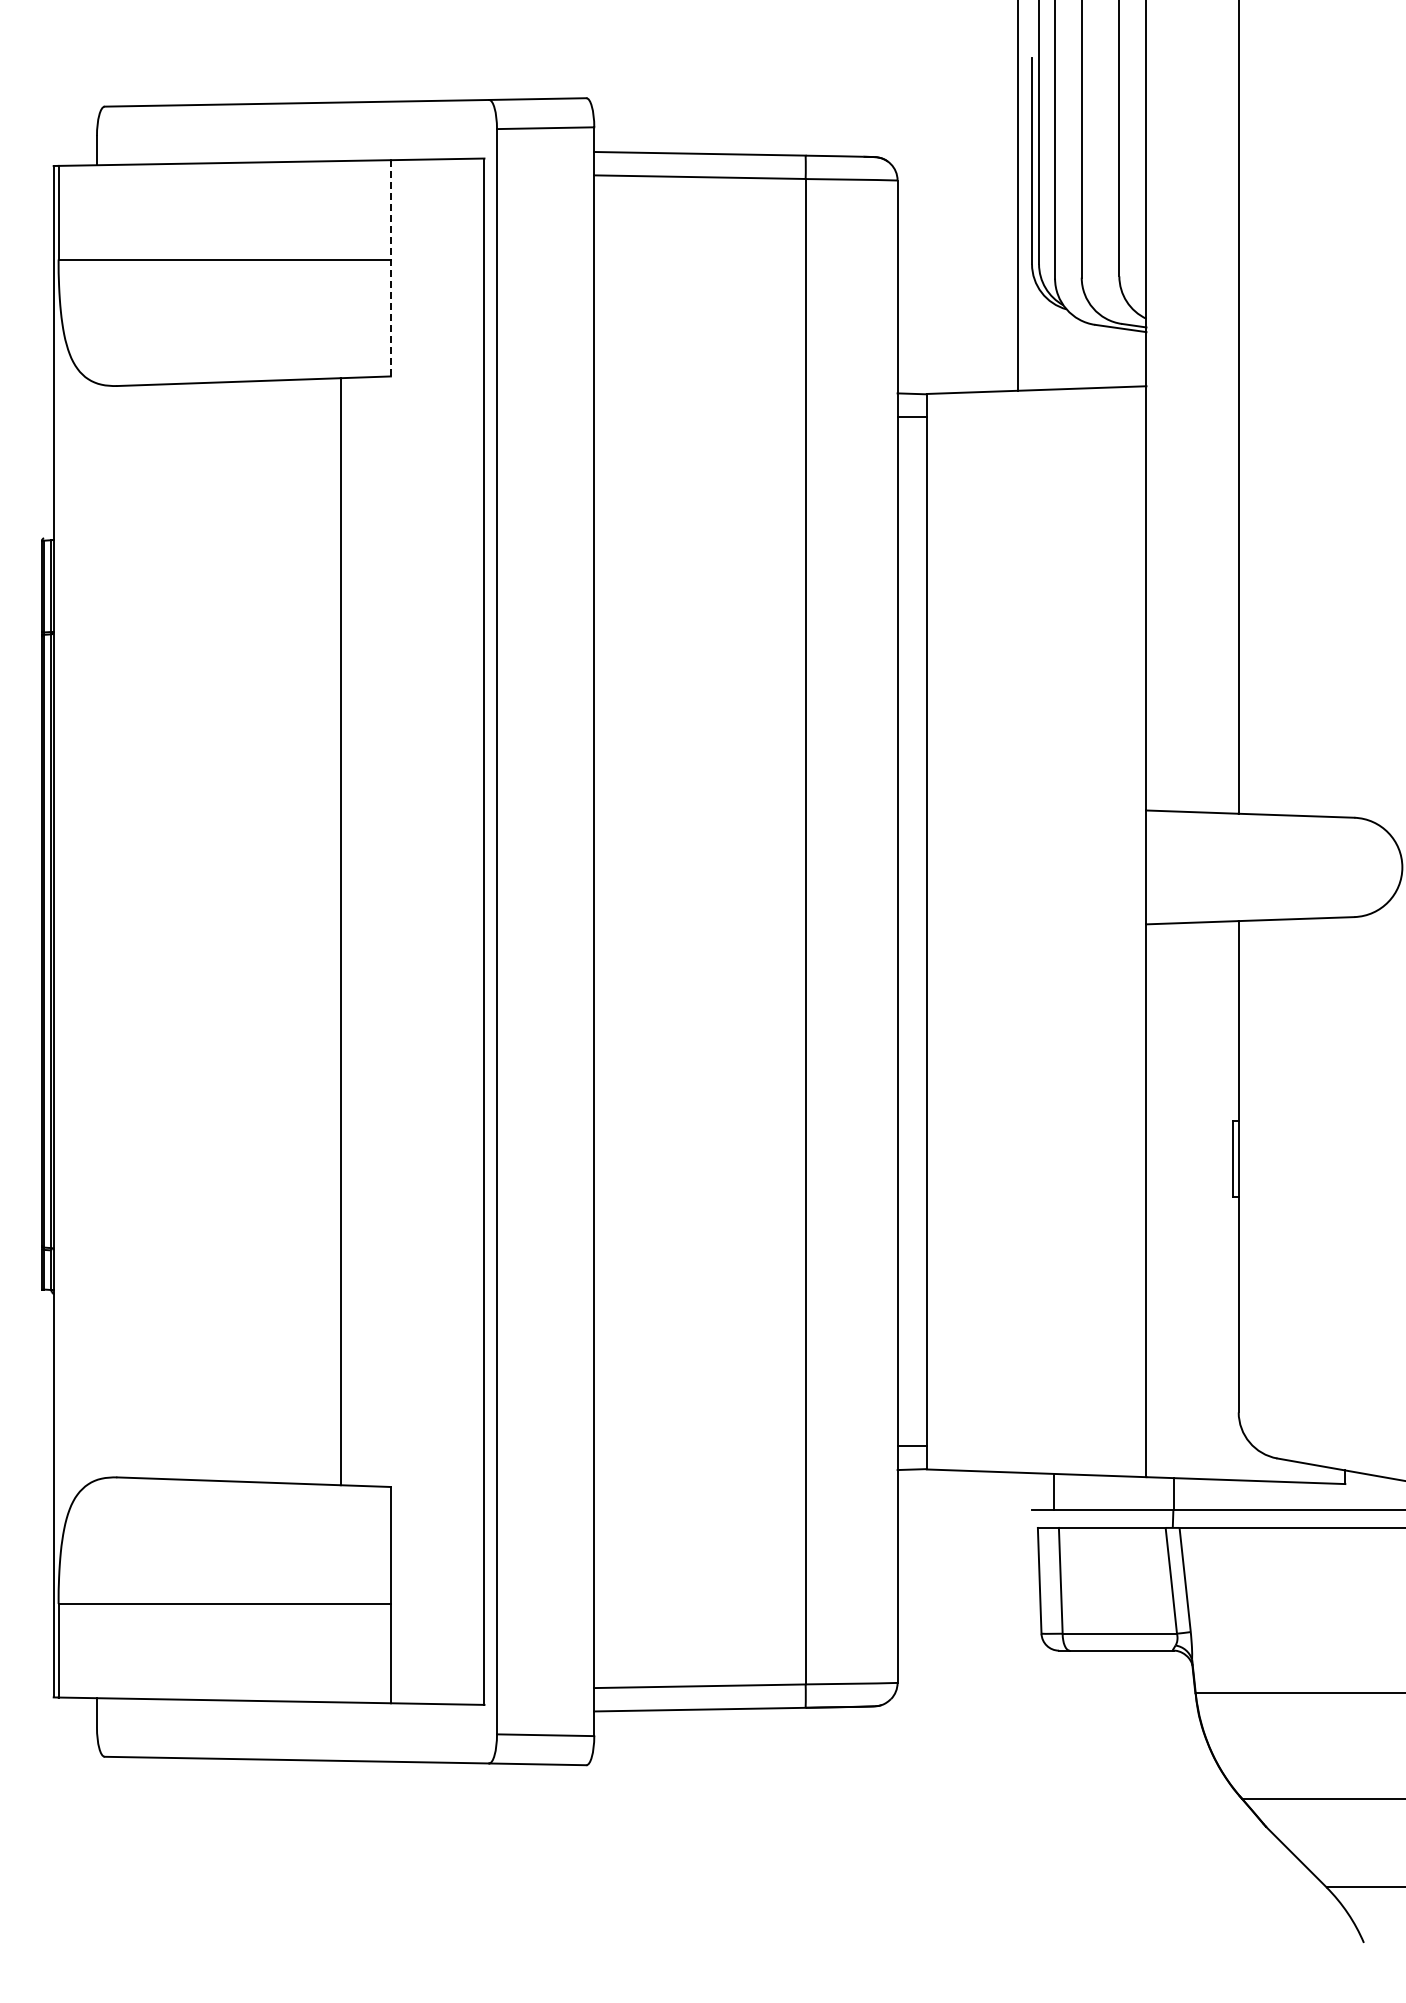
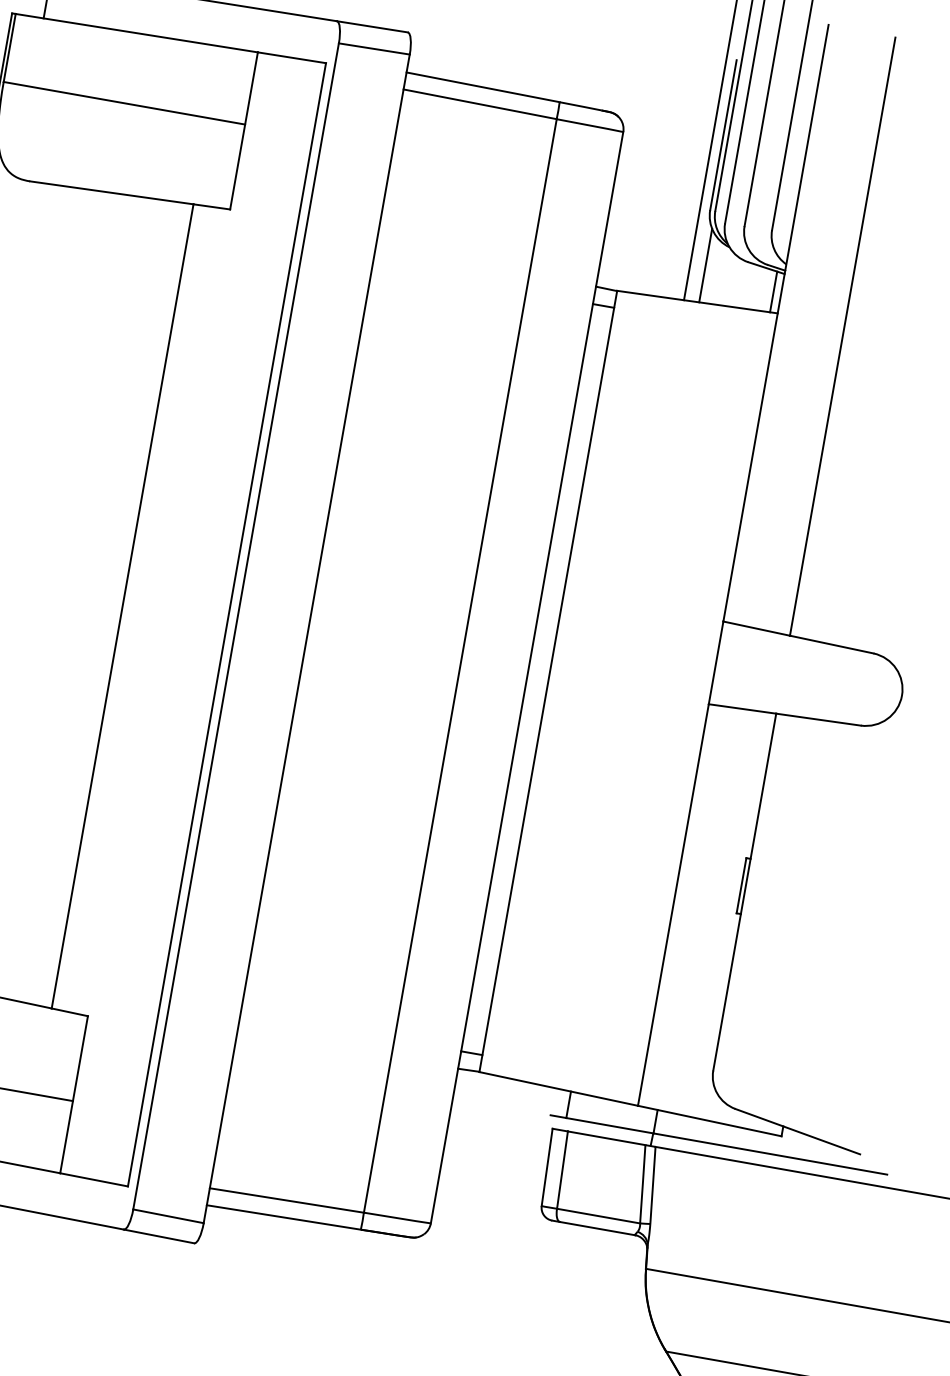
line: (390, 267) -> (243, 130), dashed -> solid
line: (1039, 339) -> (706, 265), added
line: (1135, 358) -> (773, 291), added

